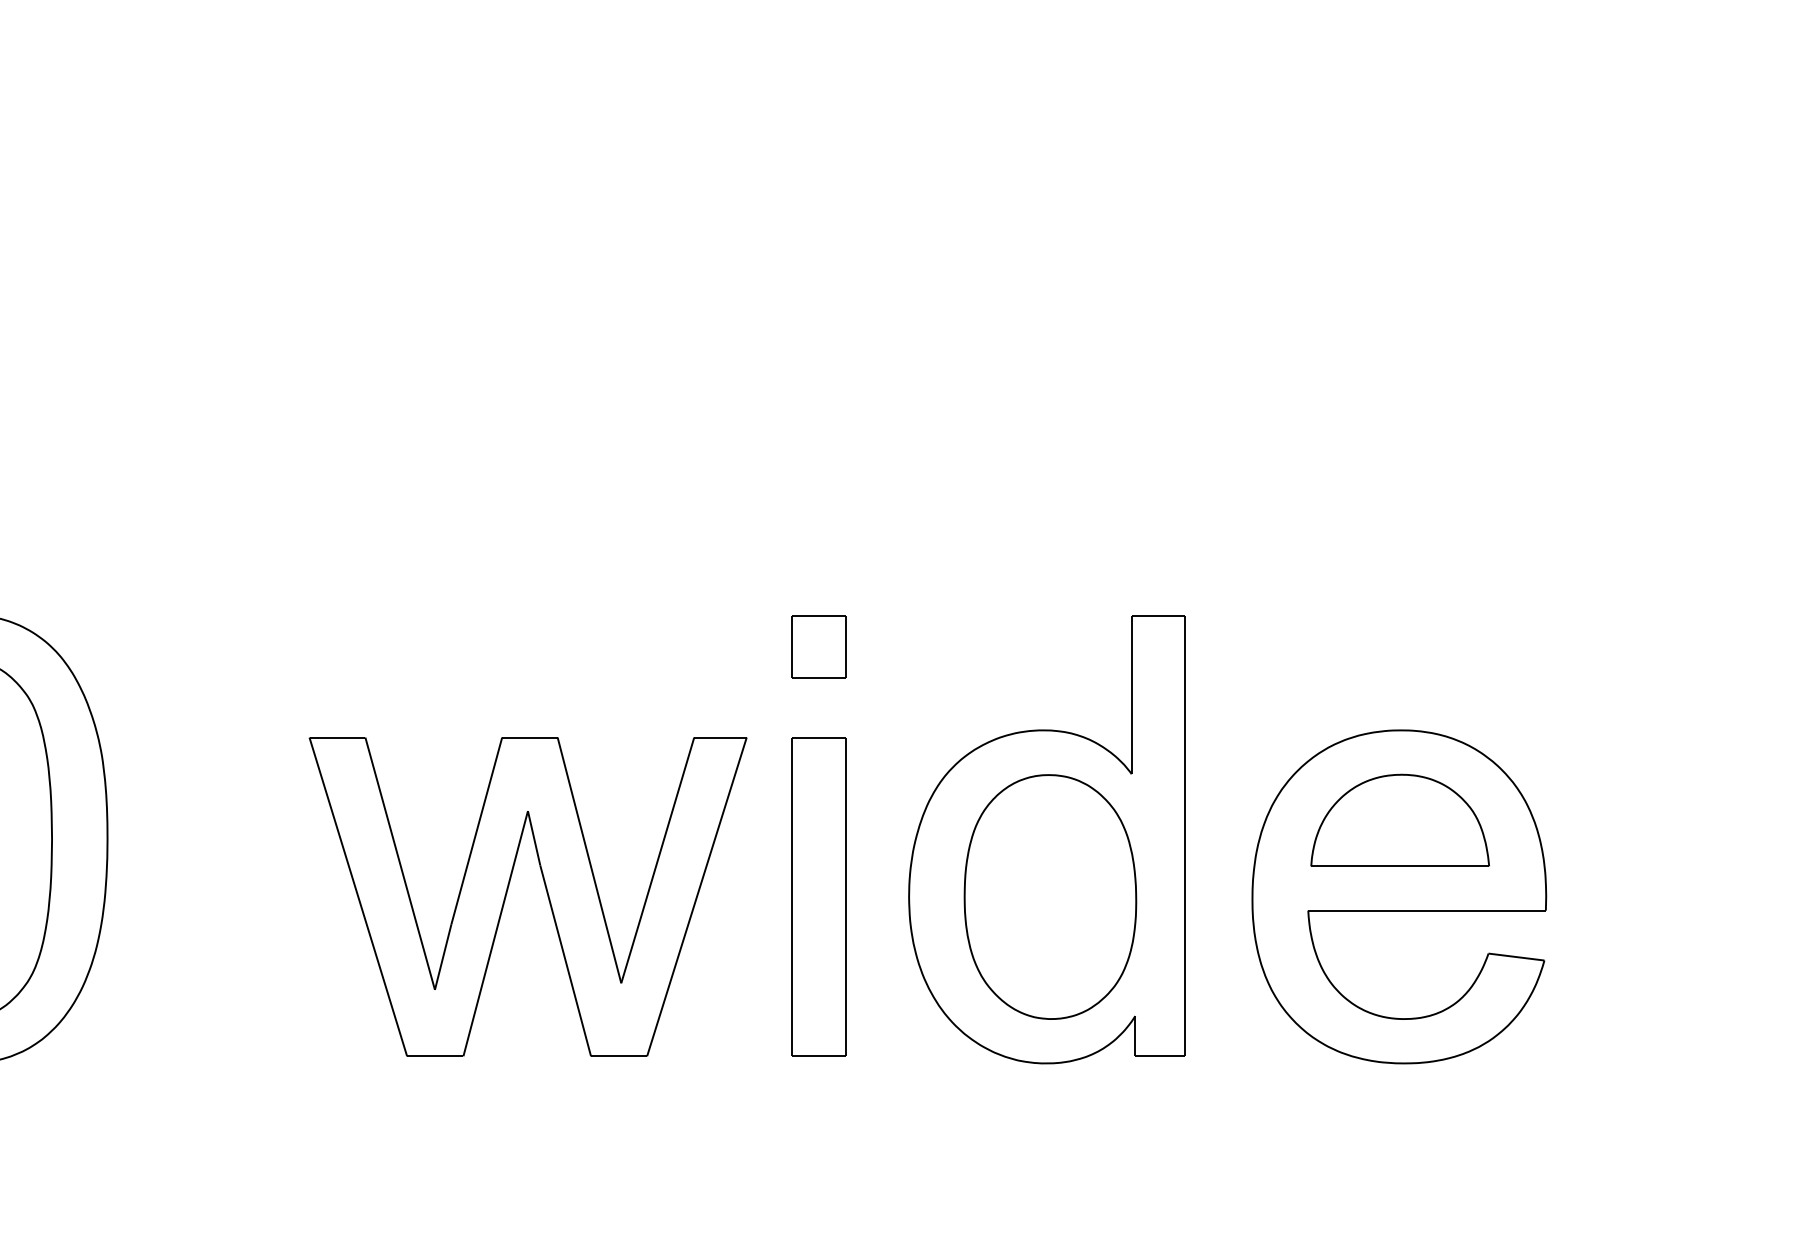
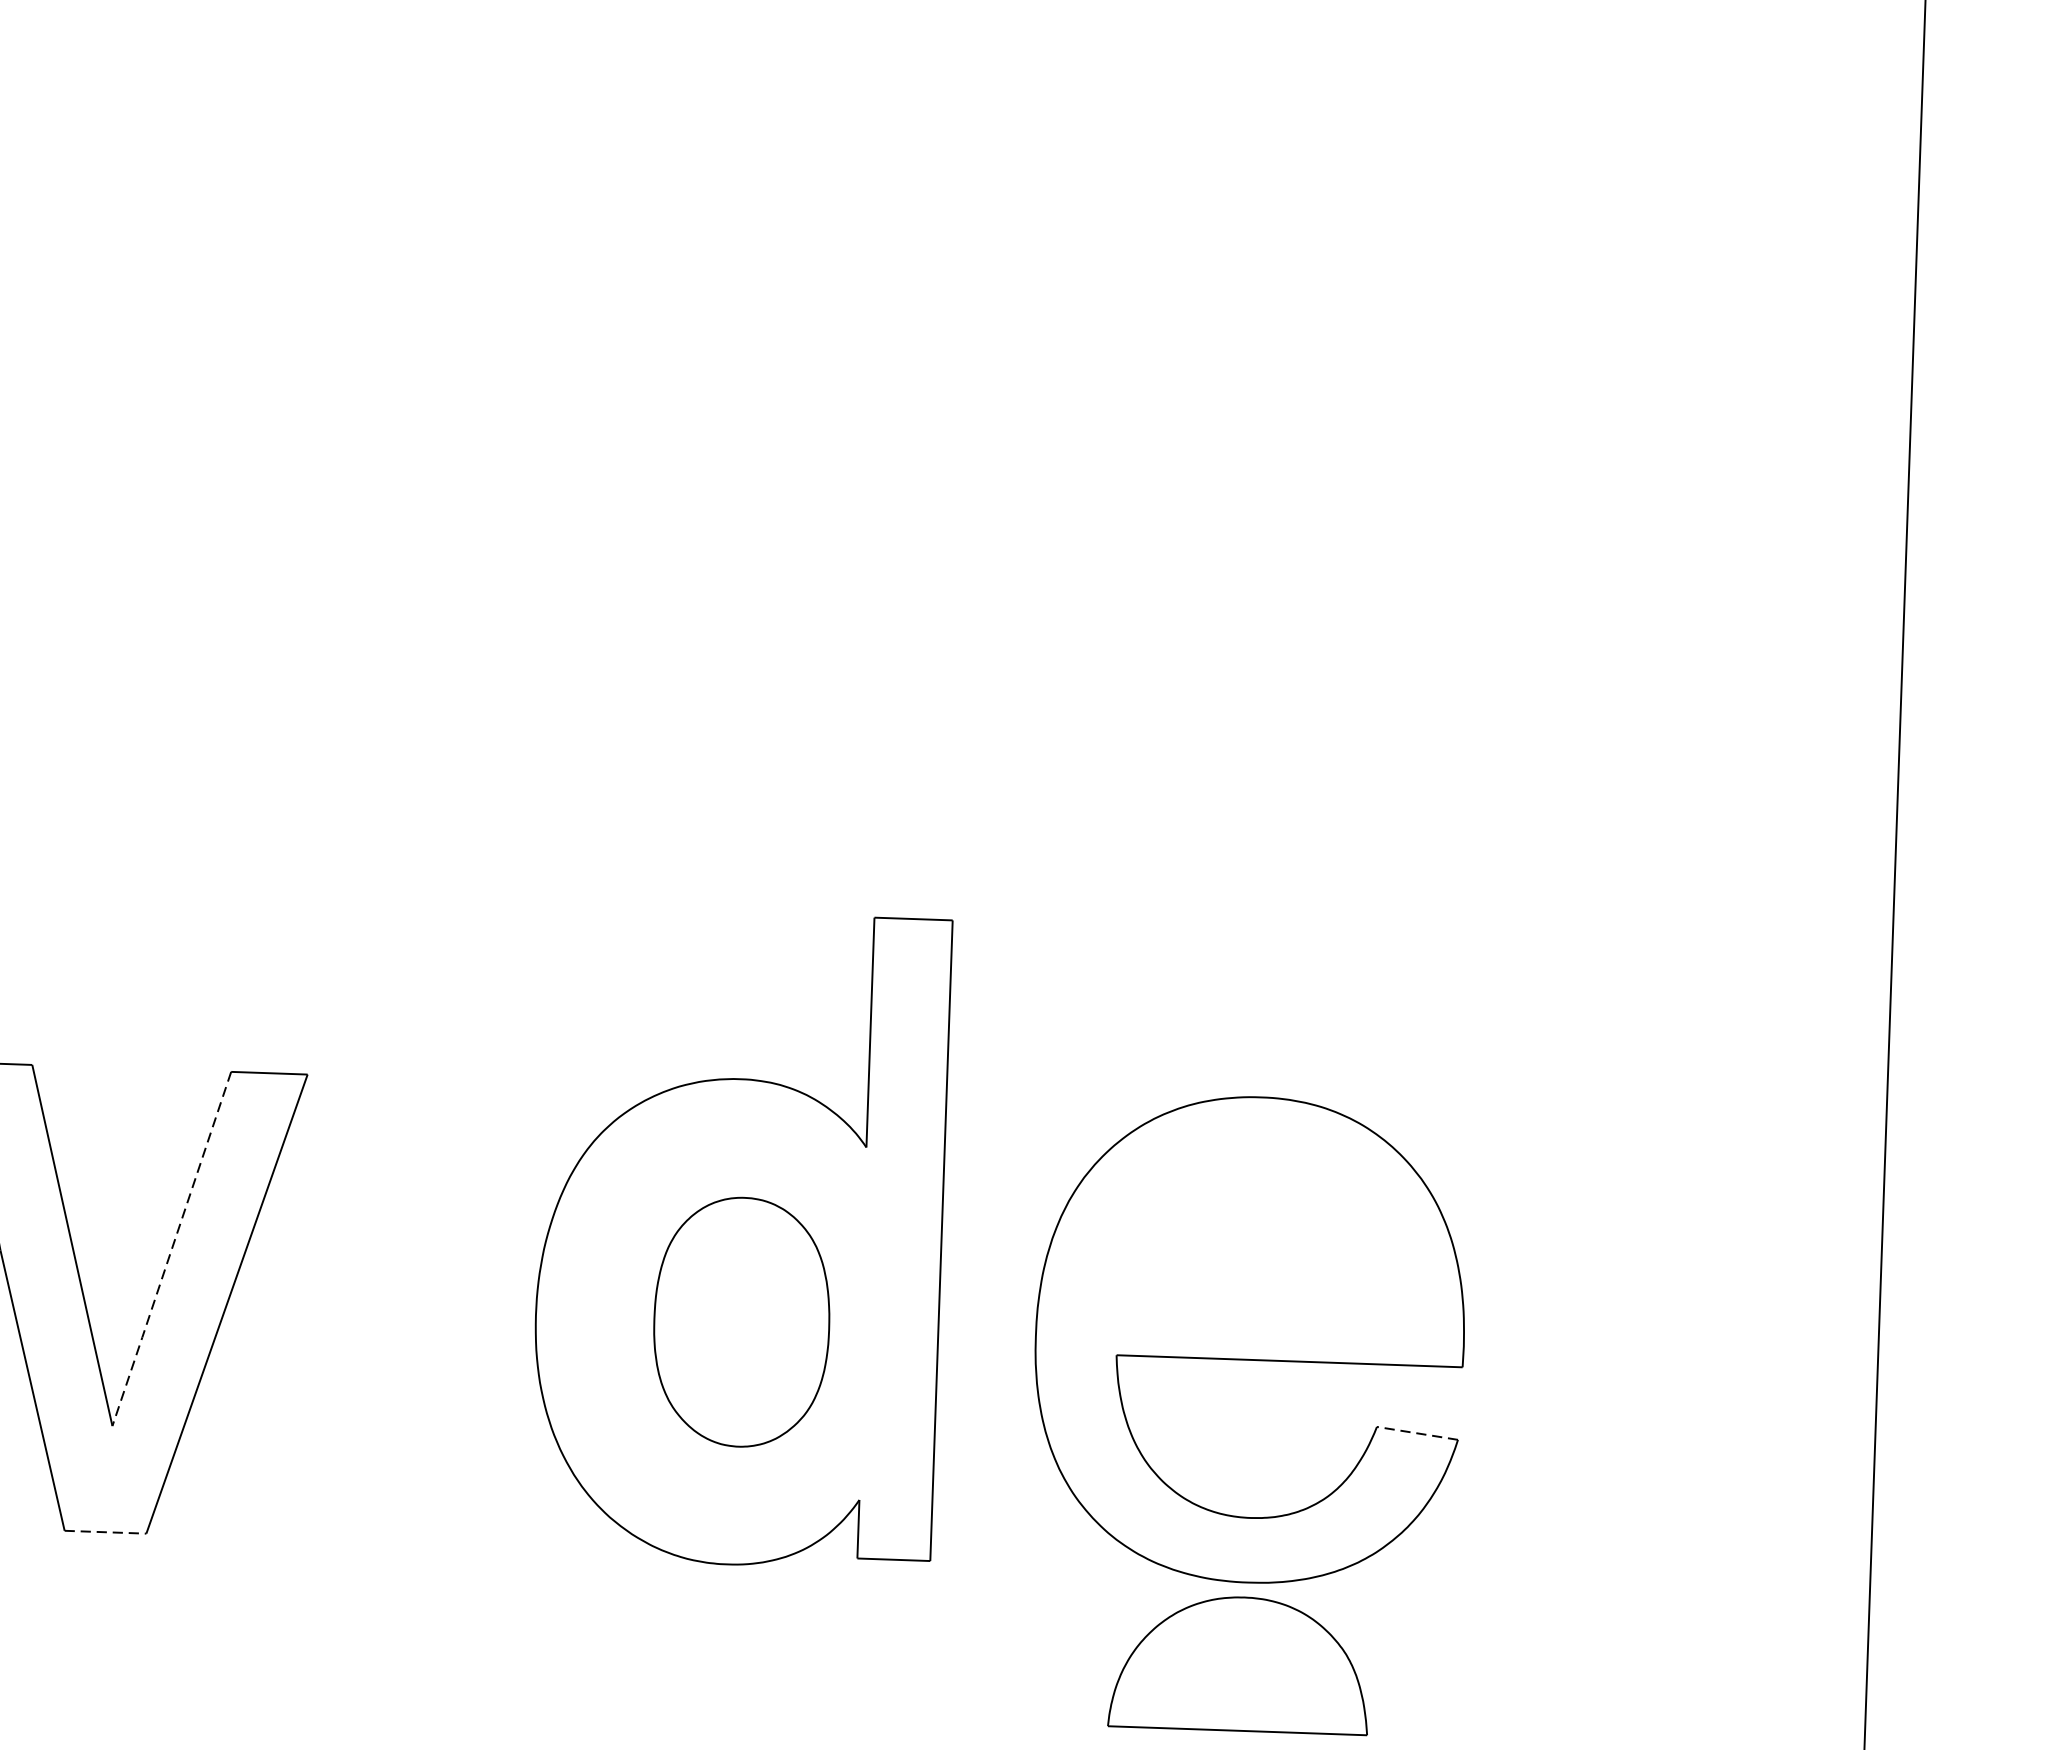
part: (818, 646) -> (416, 945), removed
part: (1399, 819) -> (1238, 1662), moved
line: (657, 861) -> (171, 1250), solid -> dashed
part: (818, 896) -> (404, 1309), removed
part: (1050, 896) -> (741, 1321), size x0.7
line: (1516, 957) -> (1417, 1434), solid -> dashed
line: (619, 1056) -> (106, 1532), solid -> dashed

